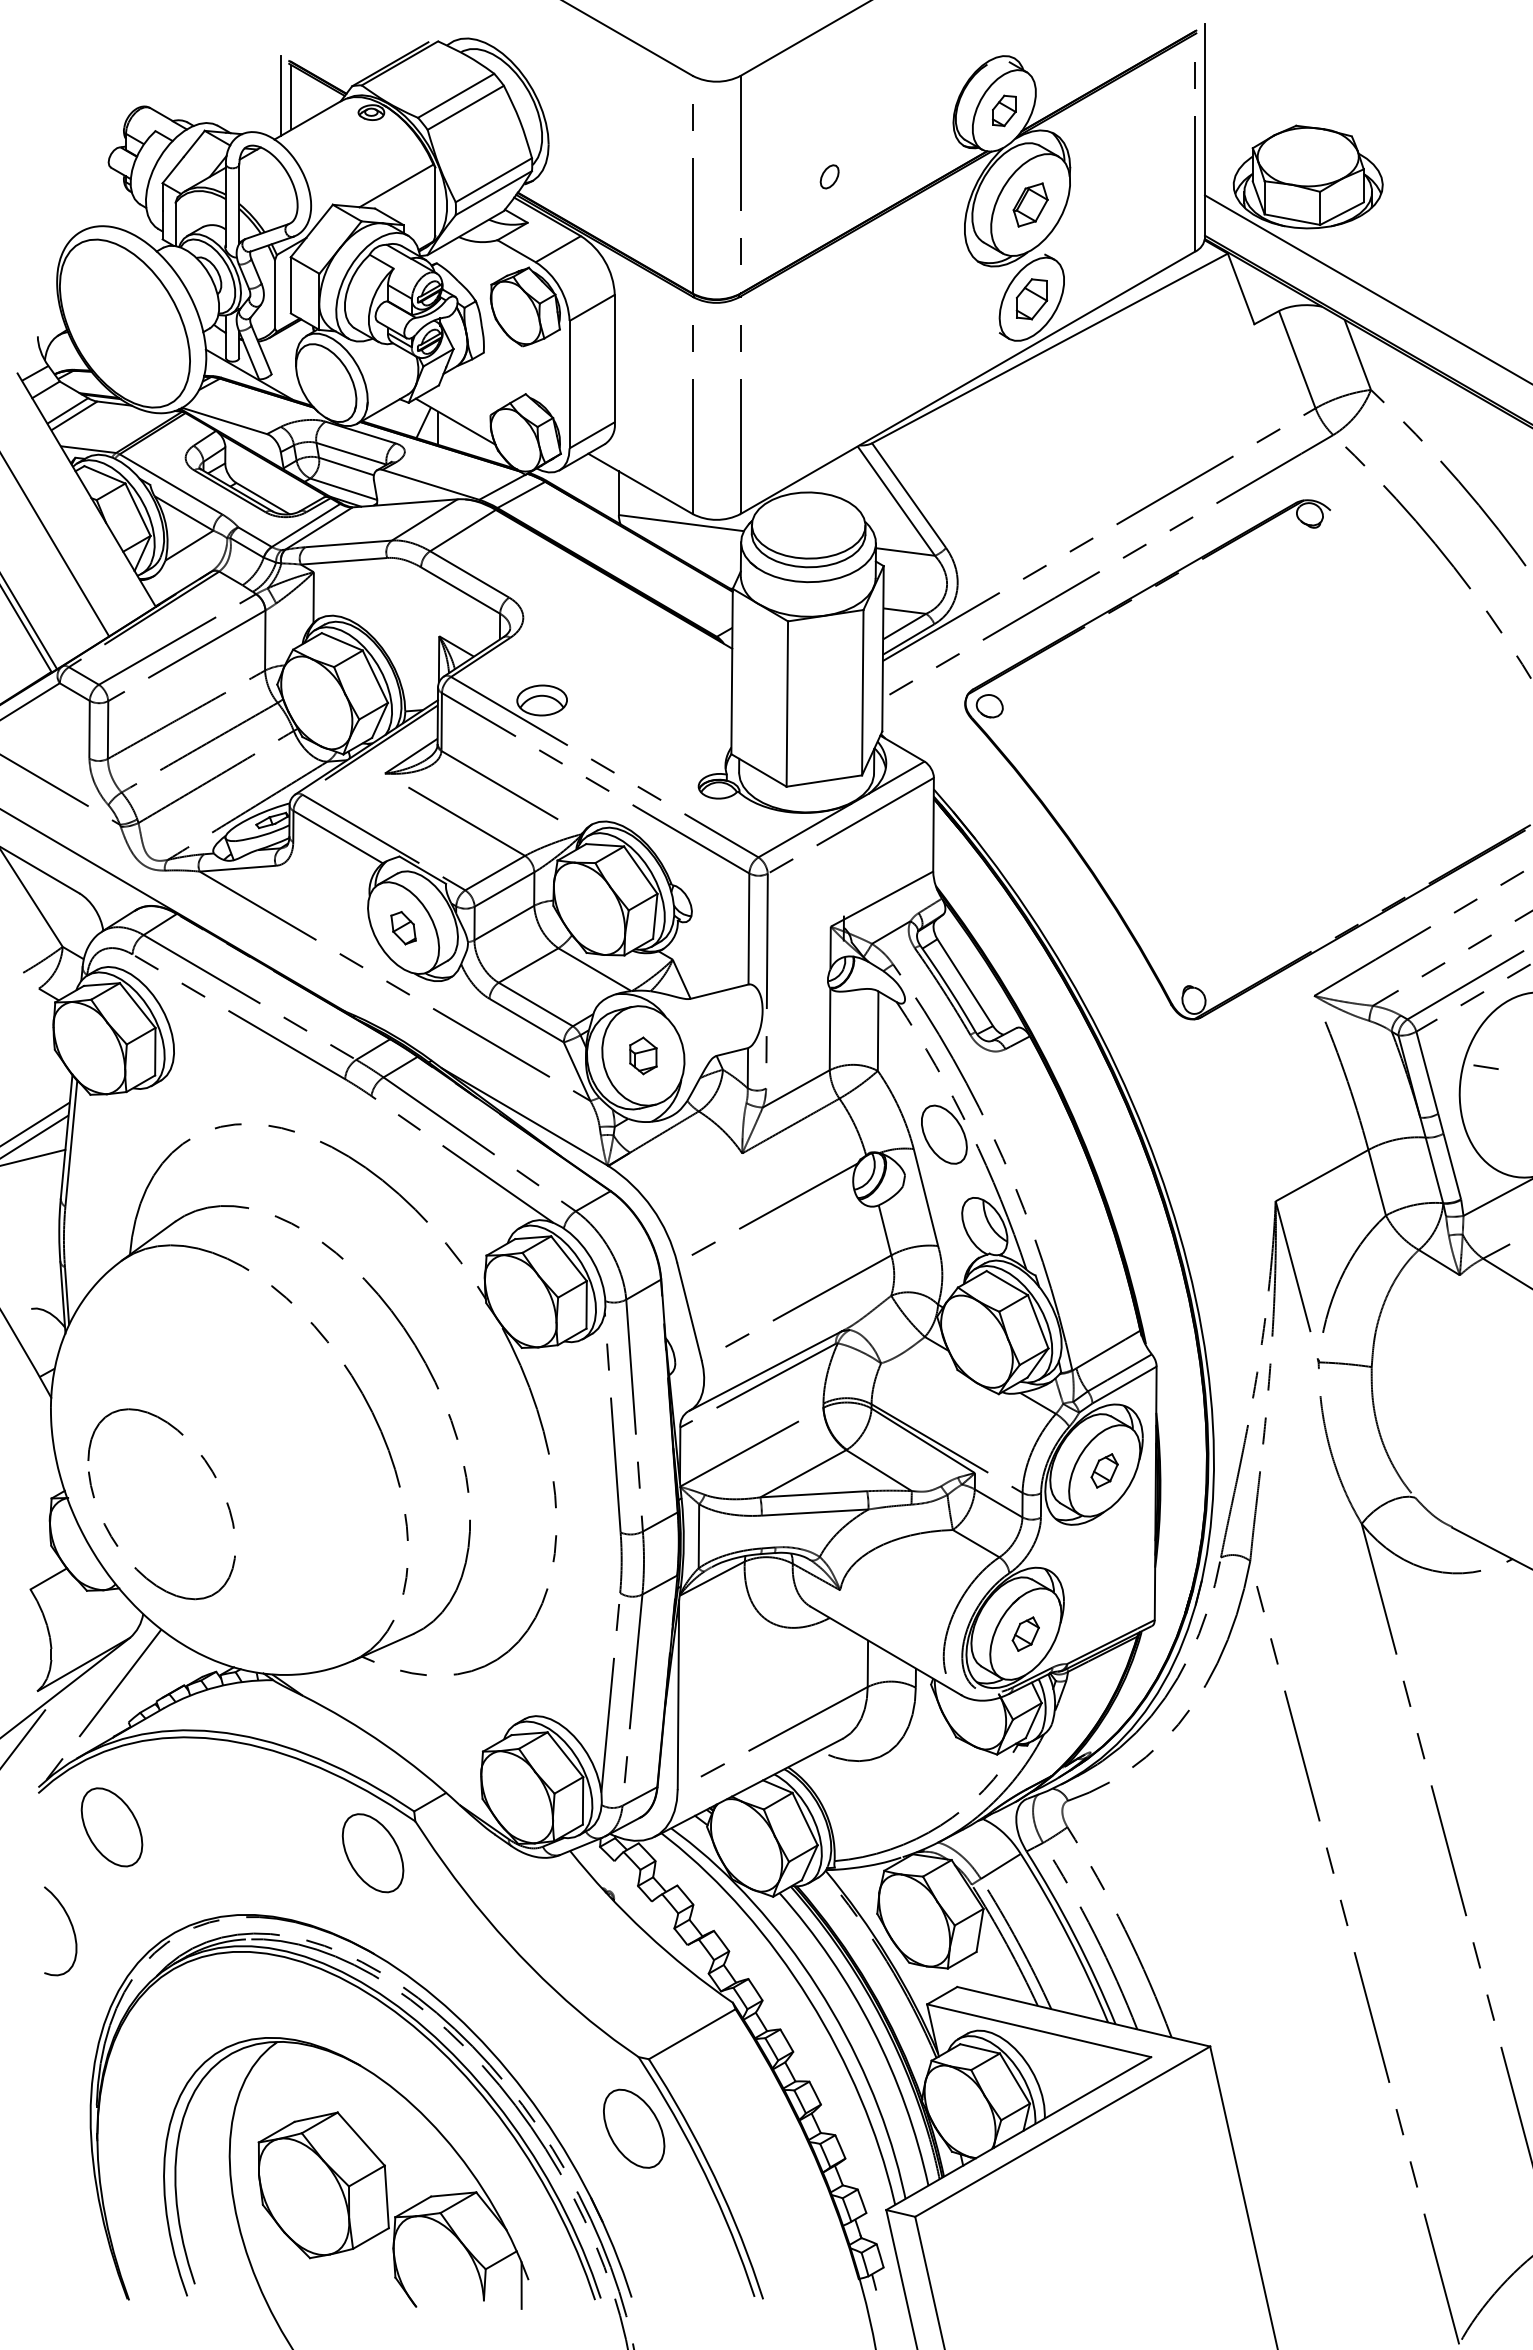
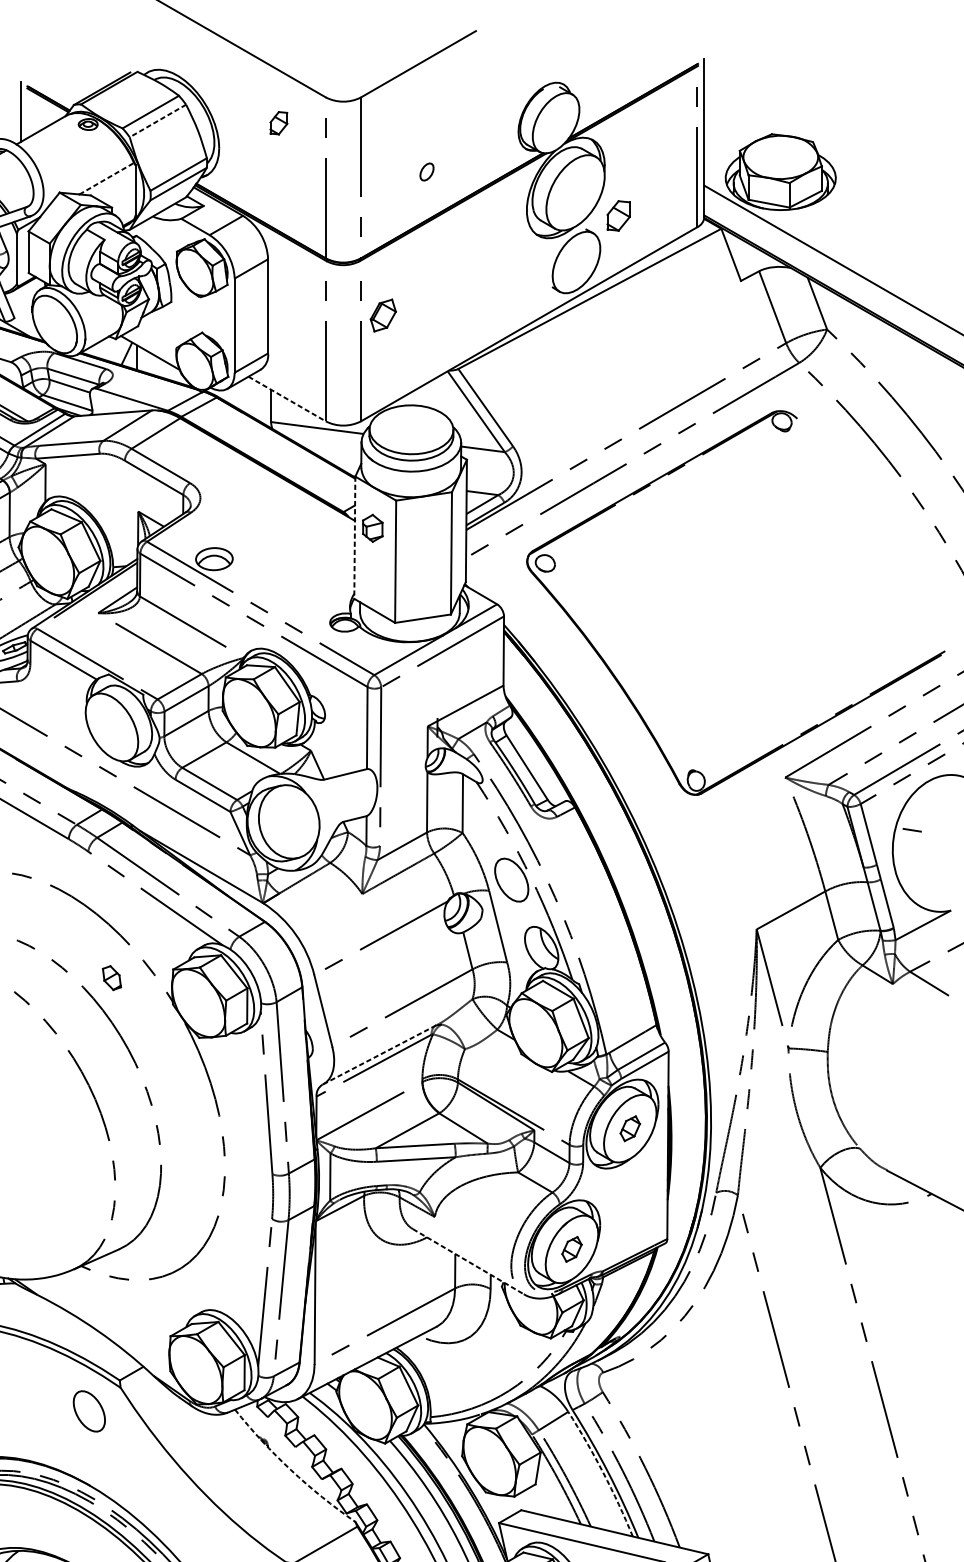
line: (290, 97) -> (28, 113), removed
line: (465, 108) -> (157, 121), solid -> dashed
part: (1004, 110) -> (278, 122), moved
line: (396, 185) -> (106, 178), solid -> dashed
part: (1030, 204) -> (383, 315), moved
part: (1031, 299) -> (618, 216), moved
line: (640, 484) -> (287, 399), solid -> dashed
line: (732, 671) -> (355, 537), solid -> dashed
part: (403, 928) -> (111, 978), moved
part: (643, 1055) -> (372, 528), moved
line: (767, 1370) -> (381, 1054), solid -> dashed
line: (886, 1651) -> (468, 1262), solid -> dashed
part: (372, 1853) -> (88, 1411), size x0.7
arc: (645, 1932) -> (290, 1469), solid -> dashed
arc: (1068, 1936) -> (603, 1472), solid -> dashed

